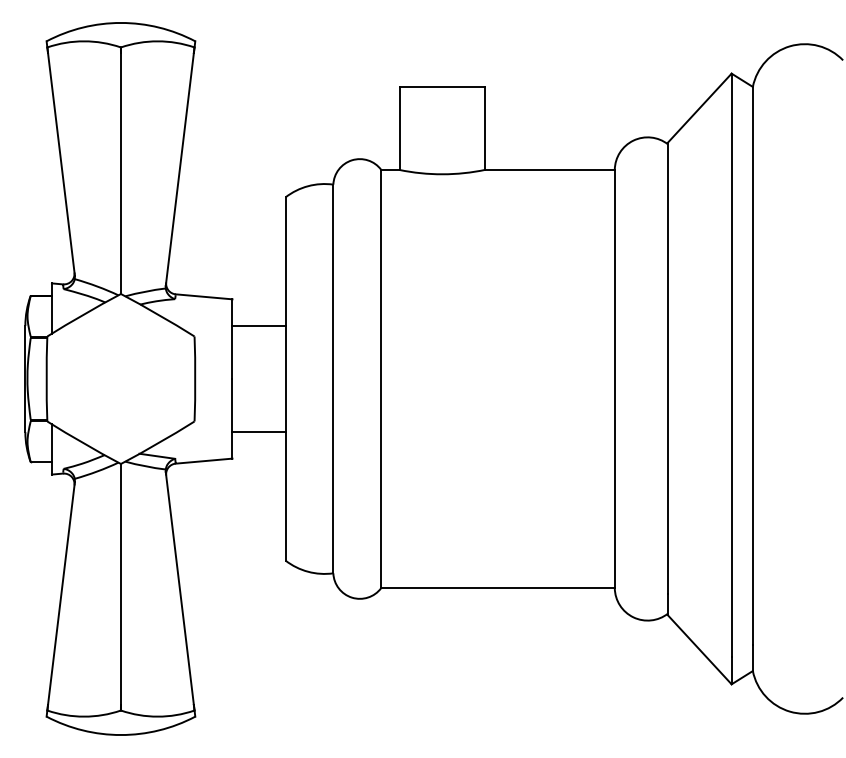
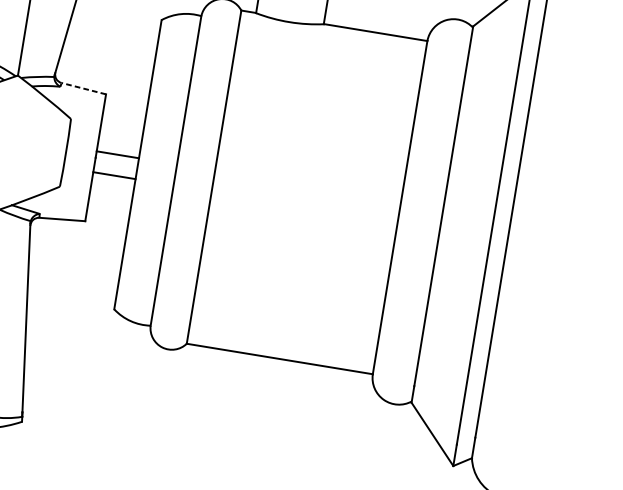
line: (203, 296) -> (83, 88), solid -> dashed
line: (258, 325) -> (117, 154), moved
line: (258, 432) -> (113, 175), moved

